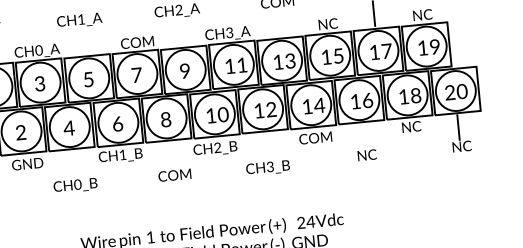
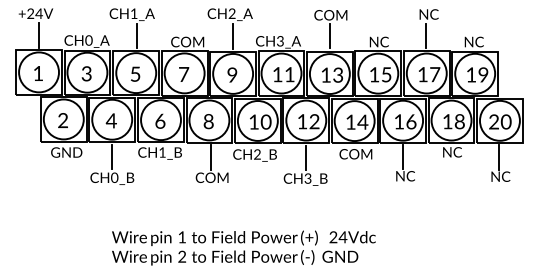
line: (279, 22) -> (330, 35), added
line: (182, 32) -> (233, 36), added
line: (86, 40) -> (137, 35), added
line: (363, 135) -> (403, 156), added
line: (266, 146) -> (306, 157), added
line: (171, 155) -> (210, 157), added
line: (73, 163) -> (112, 156), added

